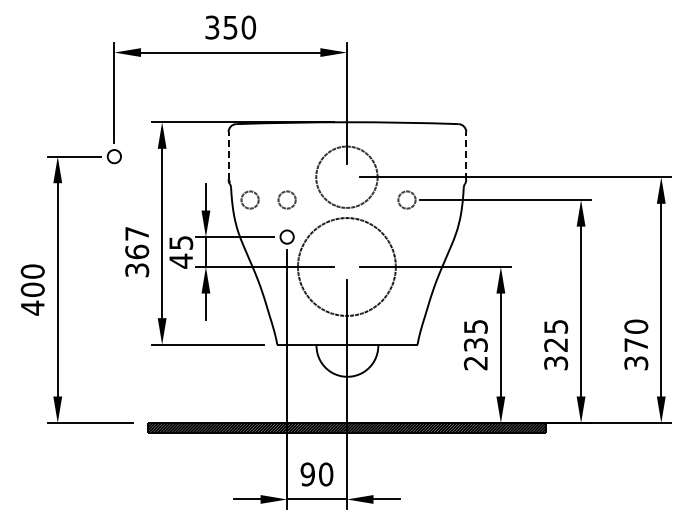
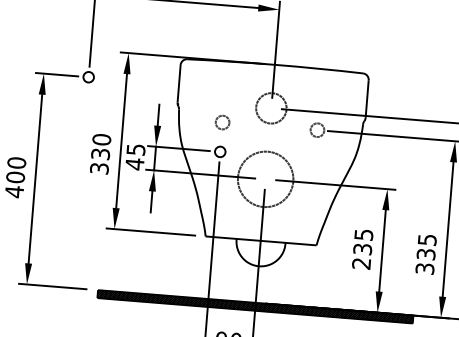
line: (228, 155) -> (179, 83), dashed -> solid
line: (466, 155) -> (367, 98), dashed -> solid
circle: (346, 177) -> (271, 108), size x0.62
circle: (249, 199) -> (192, 119), removed
text: (137, 242) -> (101, 146), 367 -> 330
circle: (346, 266) -> (265, 178), size x0.71
text: (556, 344) -> (426, 254), 325 -> 335

